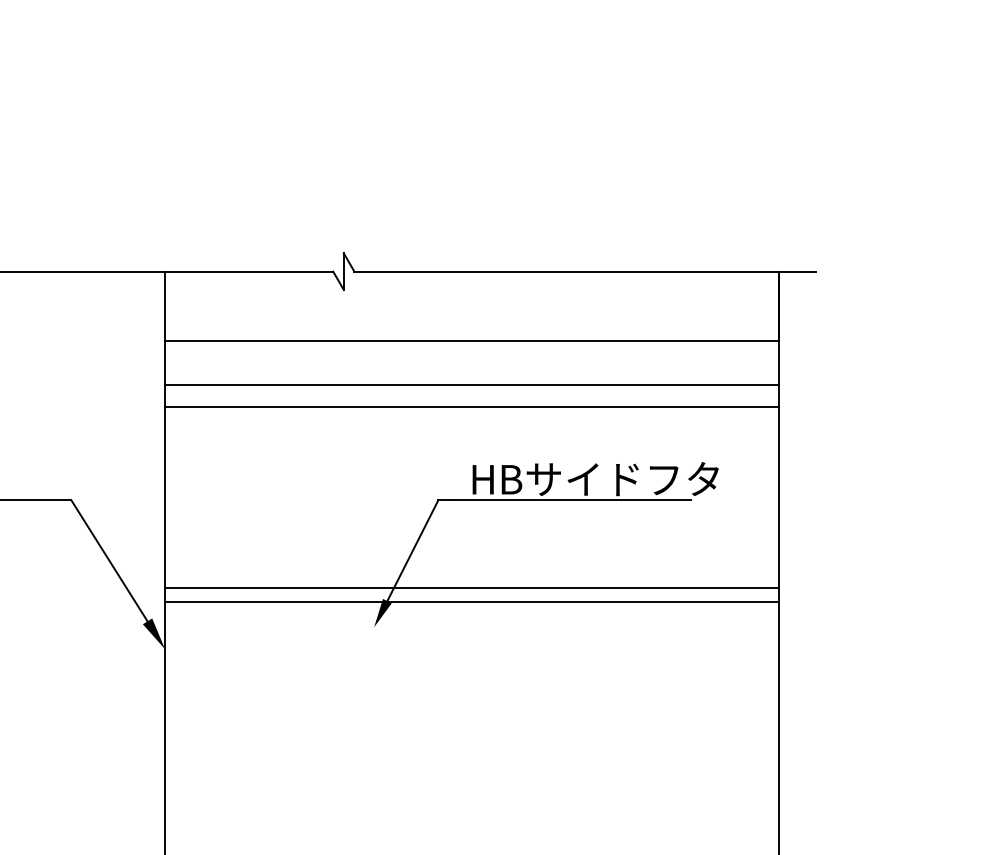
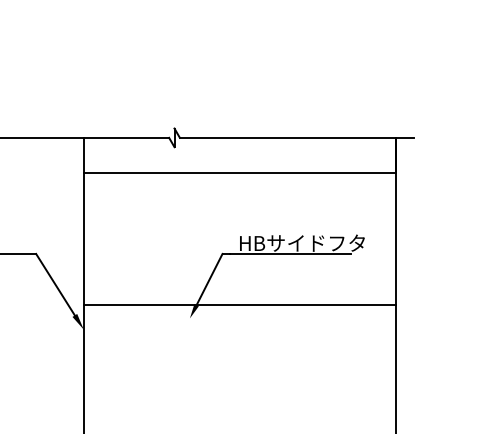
line: (471, 385) -> (239, 195), removed
line: (471, 406) -> (239, 206), removed
line: (471, 587) -> (239, 298), removed

